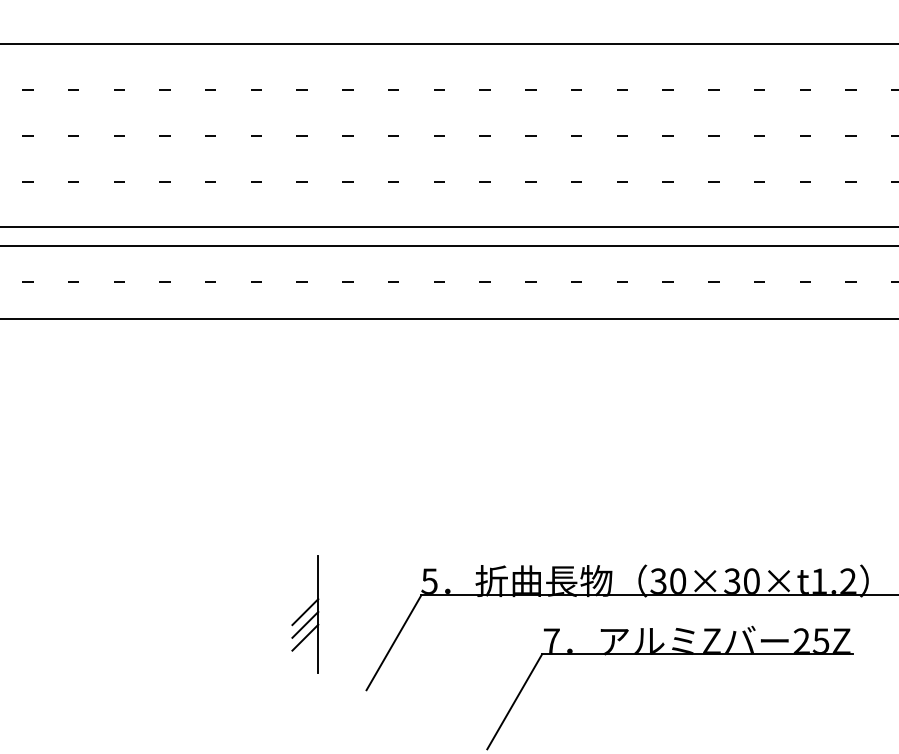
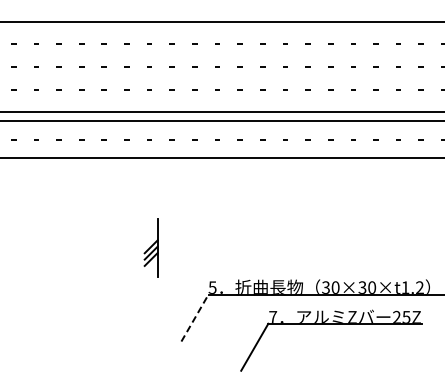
part: (304, 613) -> (150, 247), moved
line: (394, 641) -> (195, 317), solid -> dashed

